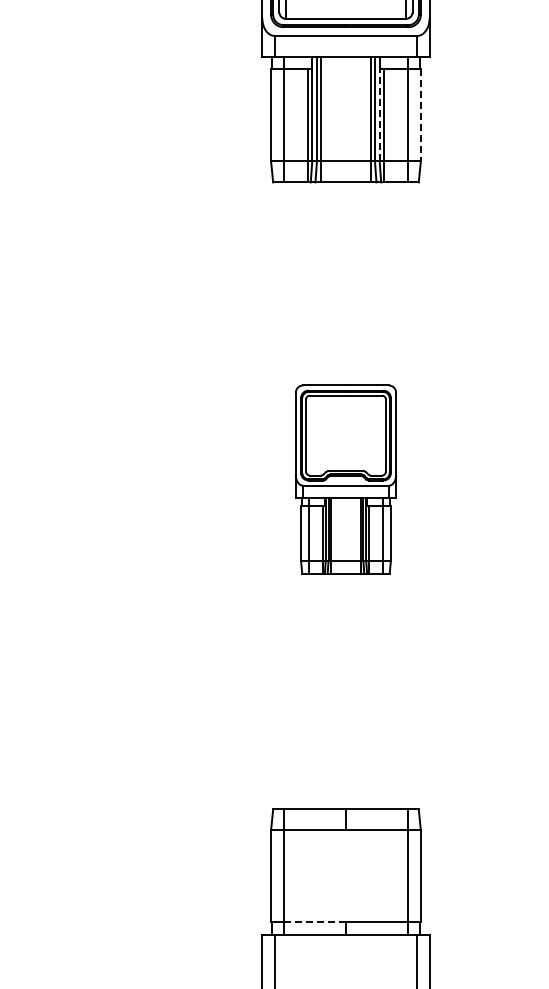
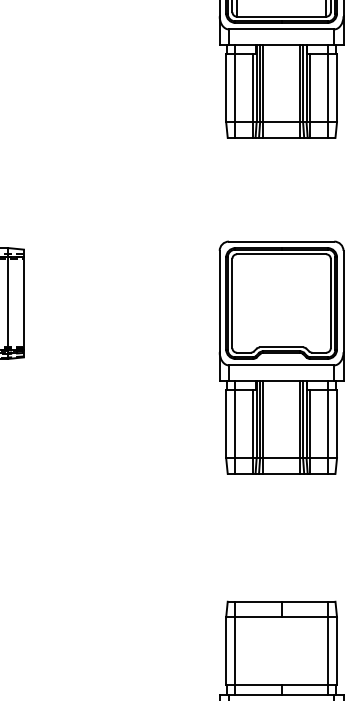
line: (379, 108) -> (306, 83), dashed -> solid
line: (420, 115) -> (336, 88), dashed -> solid
part: (345, 479) -> (281, 357), size x1.67
line: (315, 922) -> (259, 685), dashed -> solid

